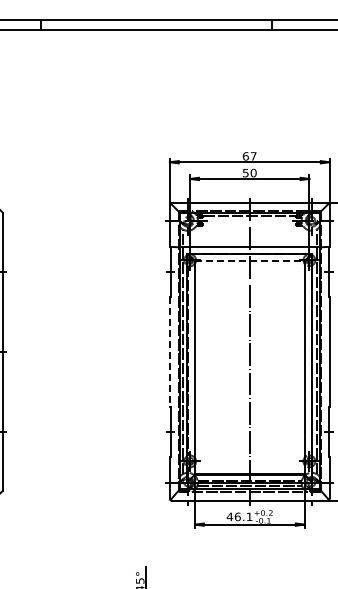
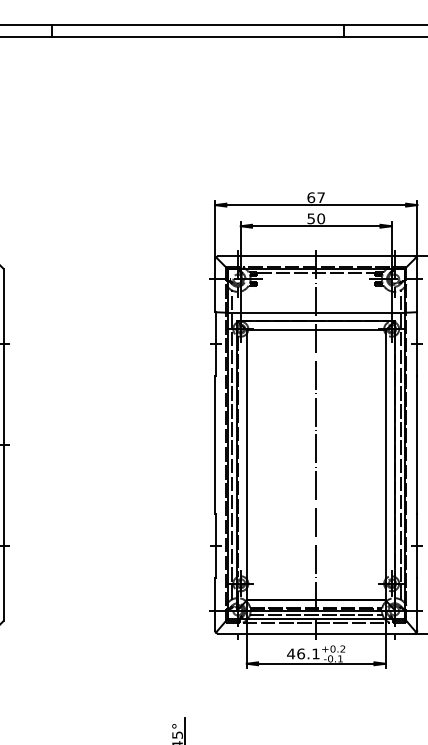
line: (249, 261) -> (315, 330), dashed -> solid
line: (169, 351) -> (214, 444), dashed -> solid

